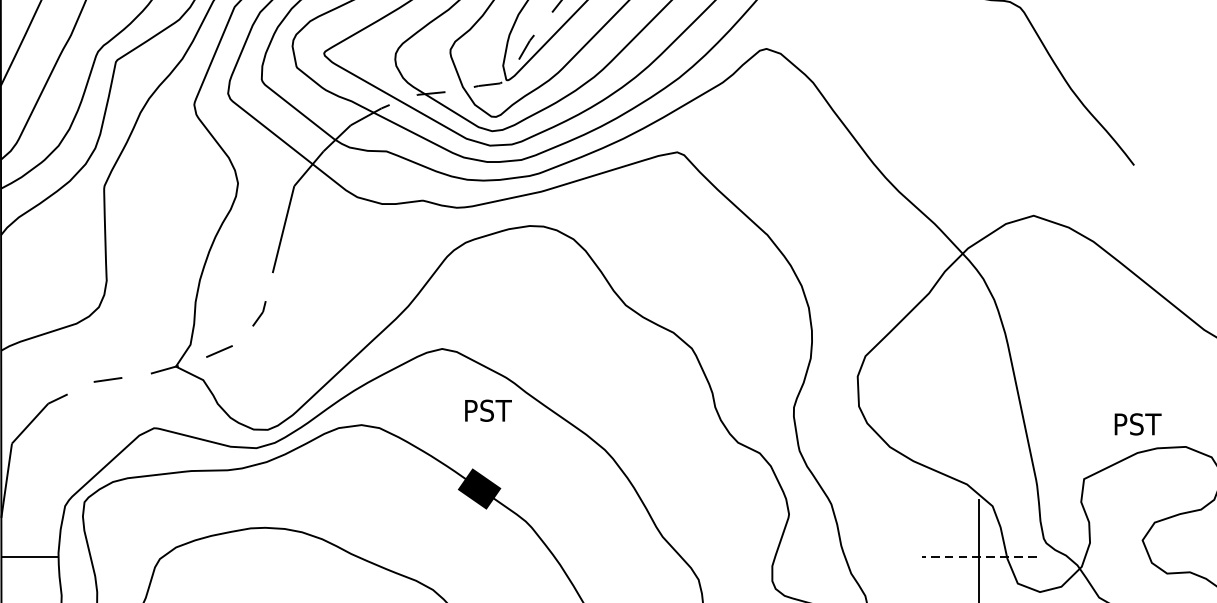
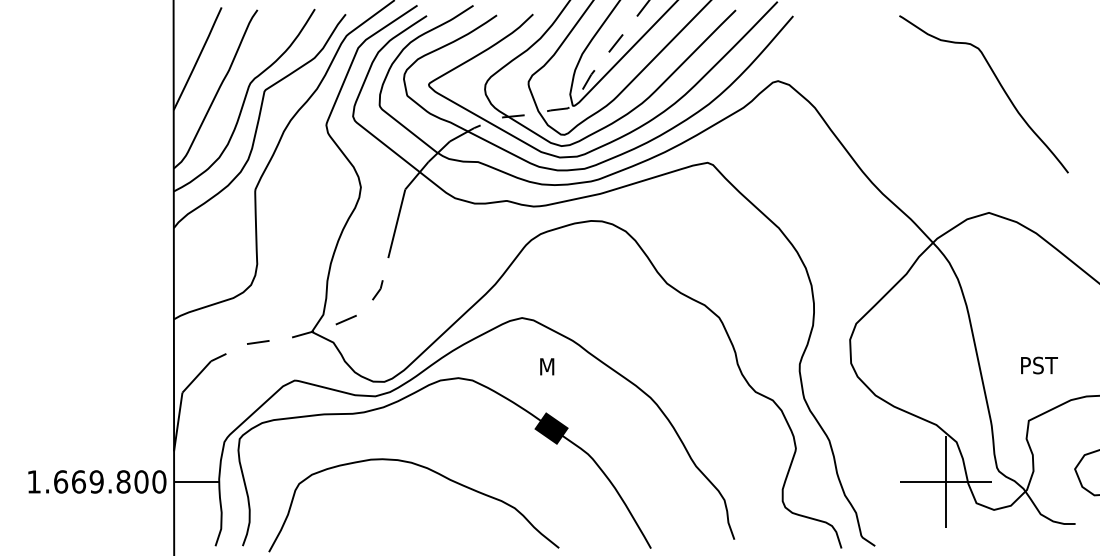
text: (489, 410) -> (559, 366), PST -> M
text: (1138, 424) -> (1039, 365), moved
line: (979, 556) -> (946, 481), dashed -> solid

